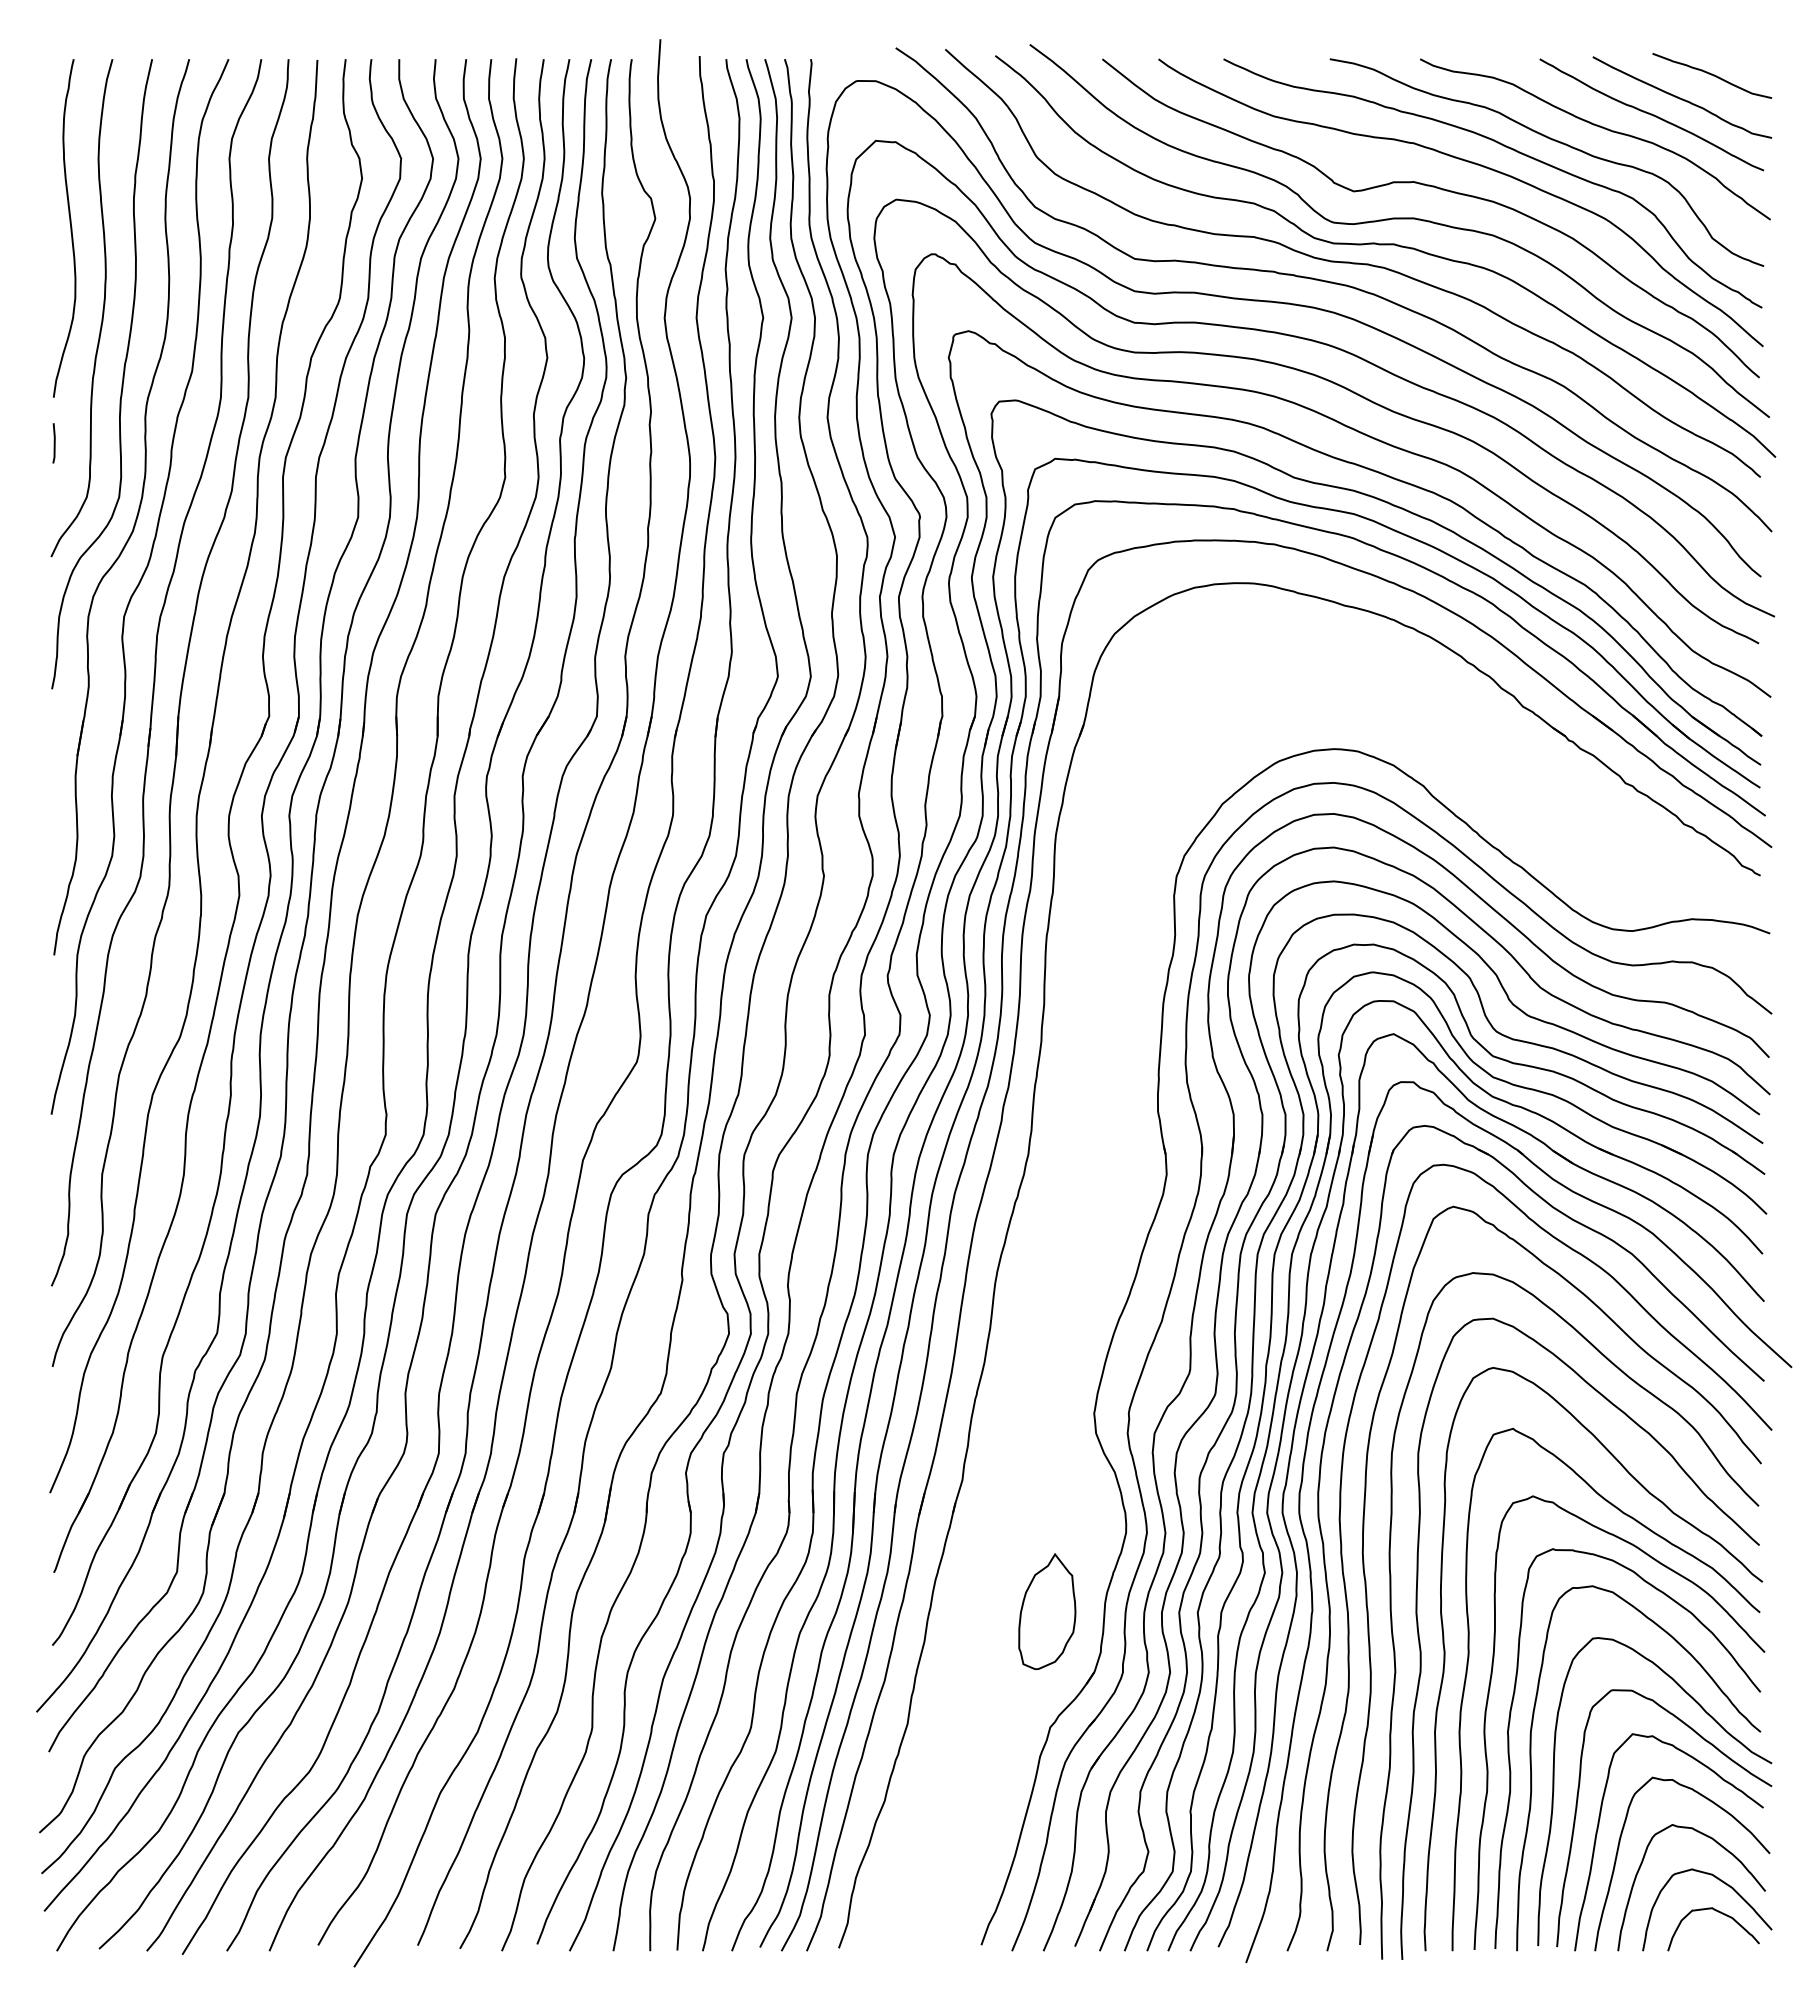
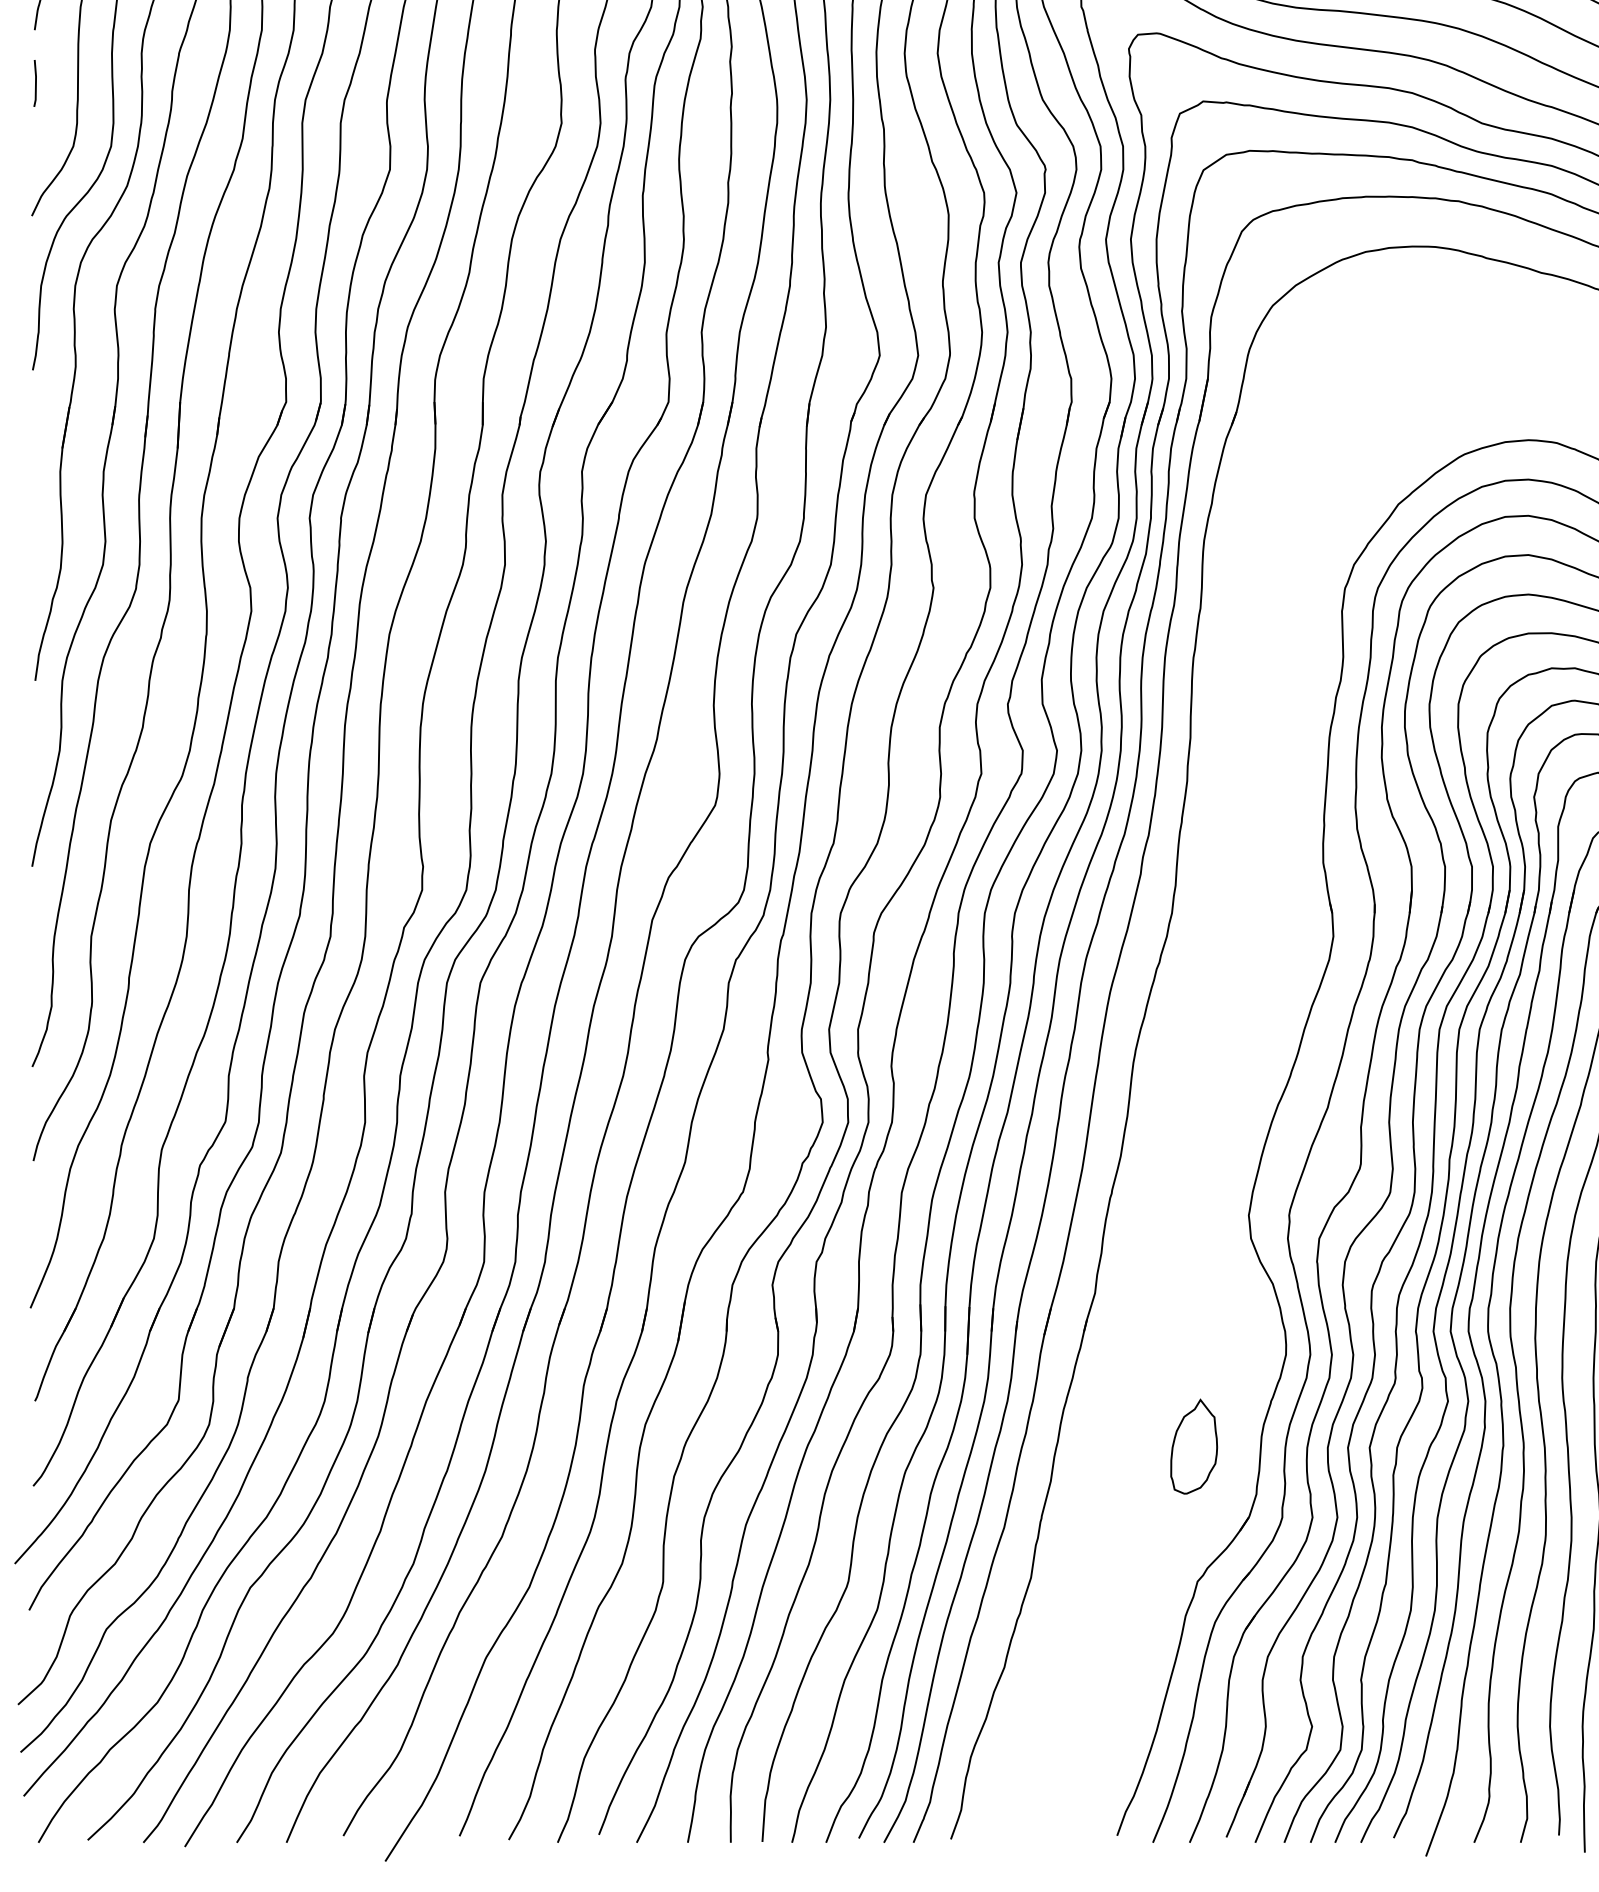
part: (1047, 1611) -> (1194, 1446), size x0.7

